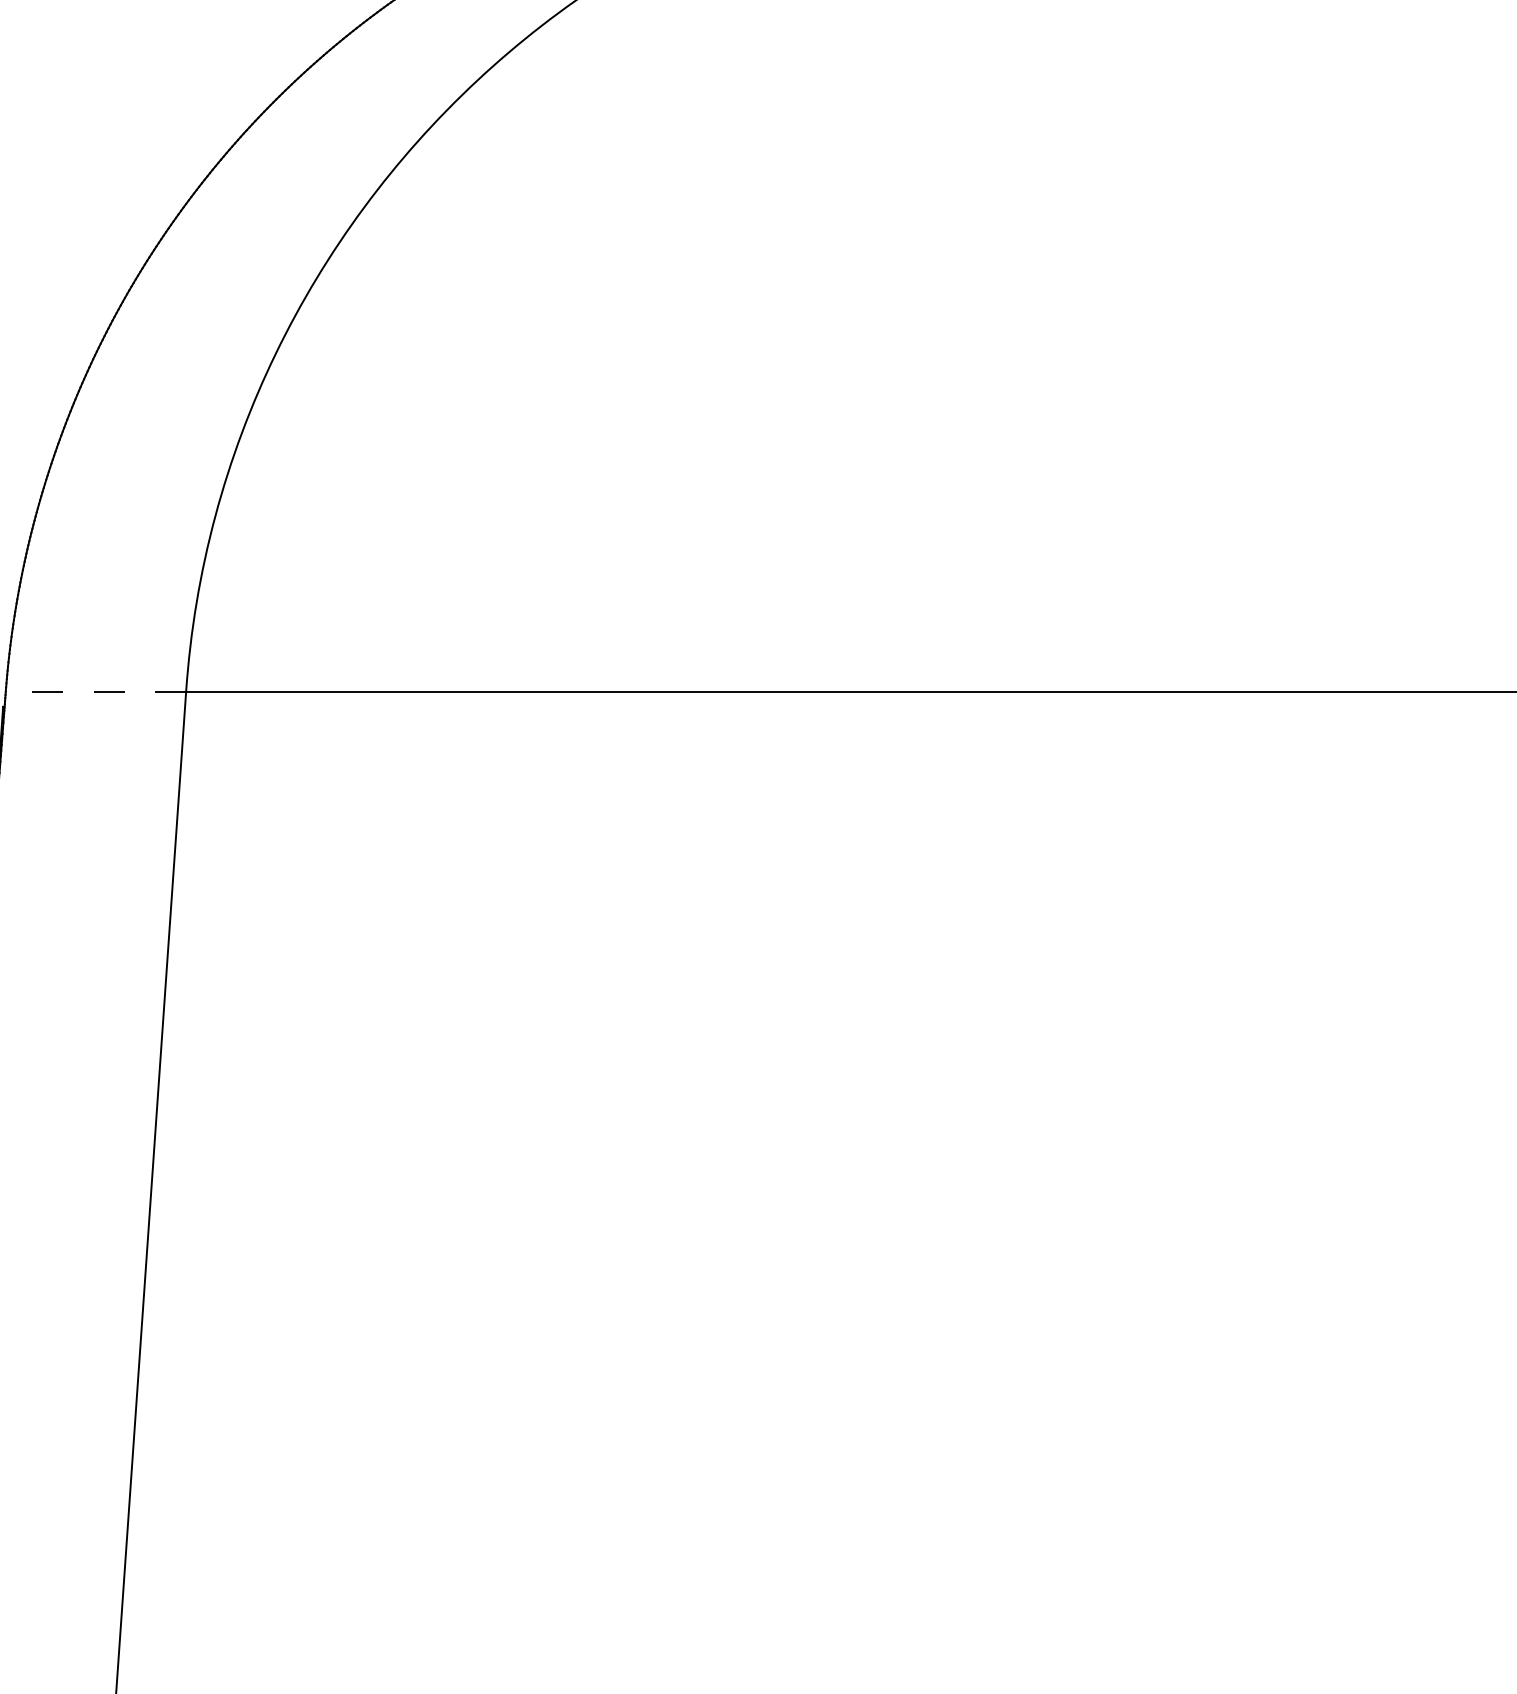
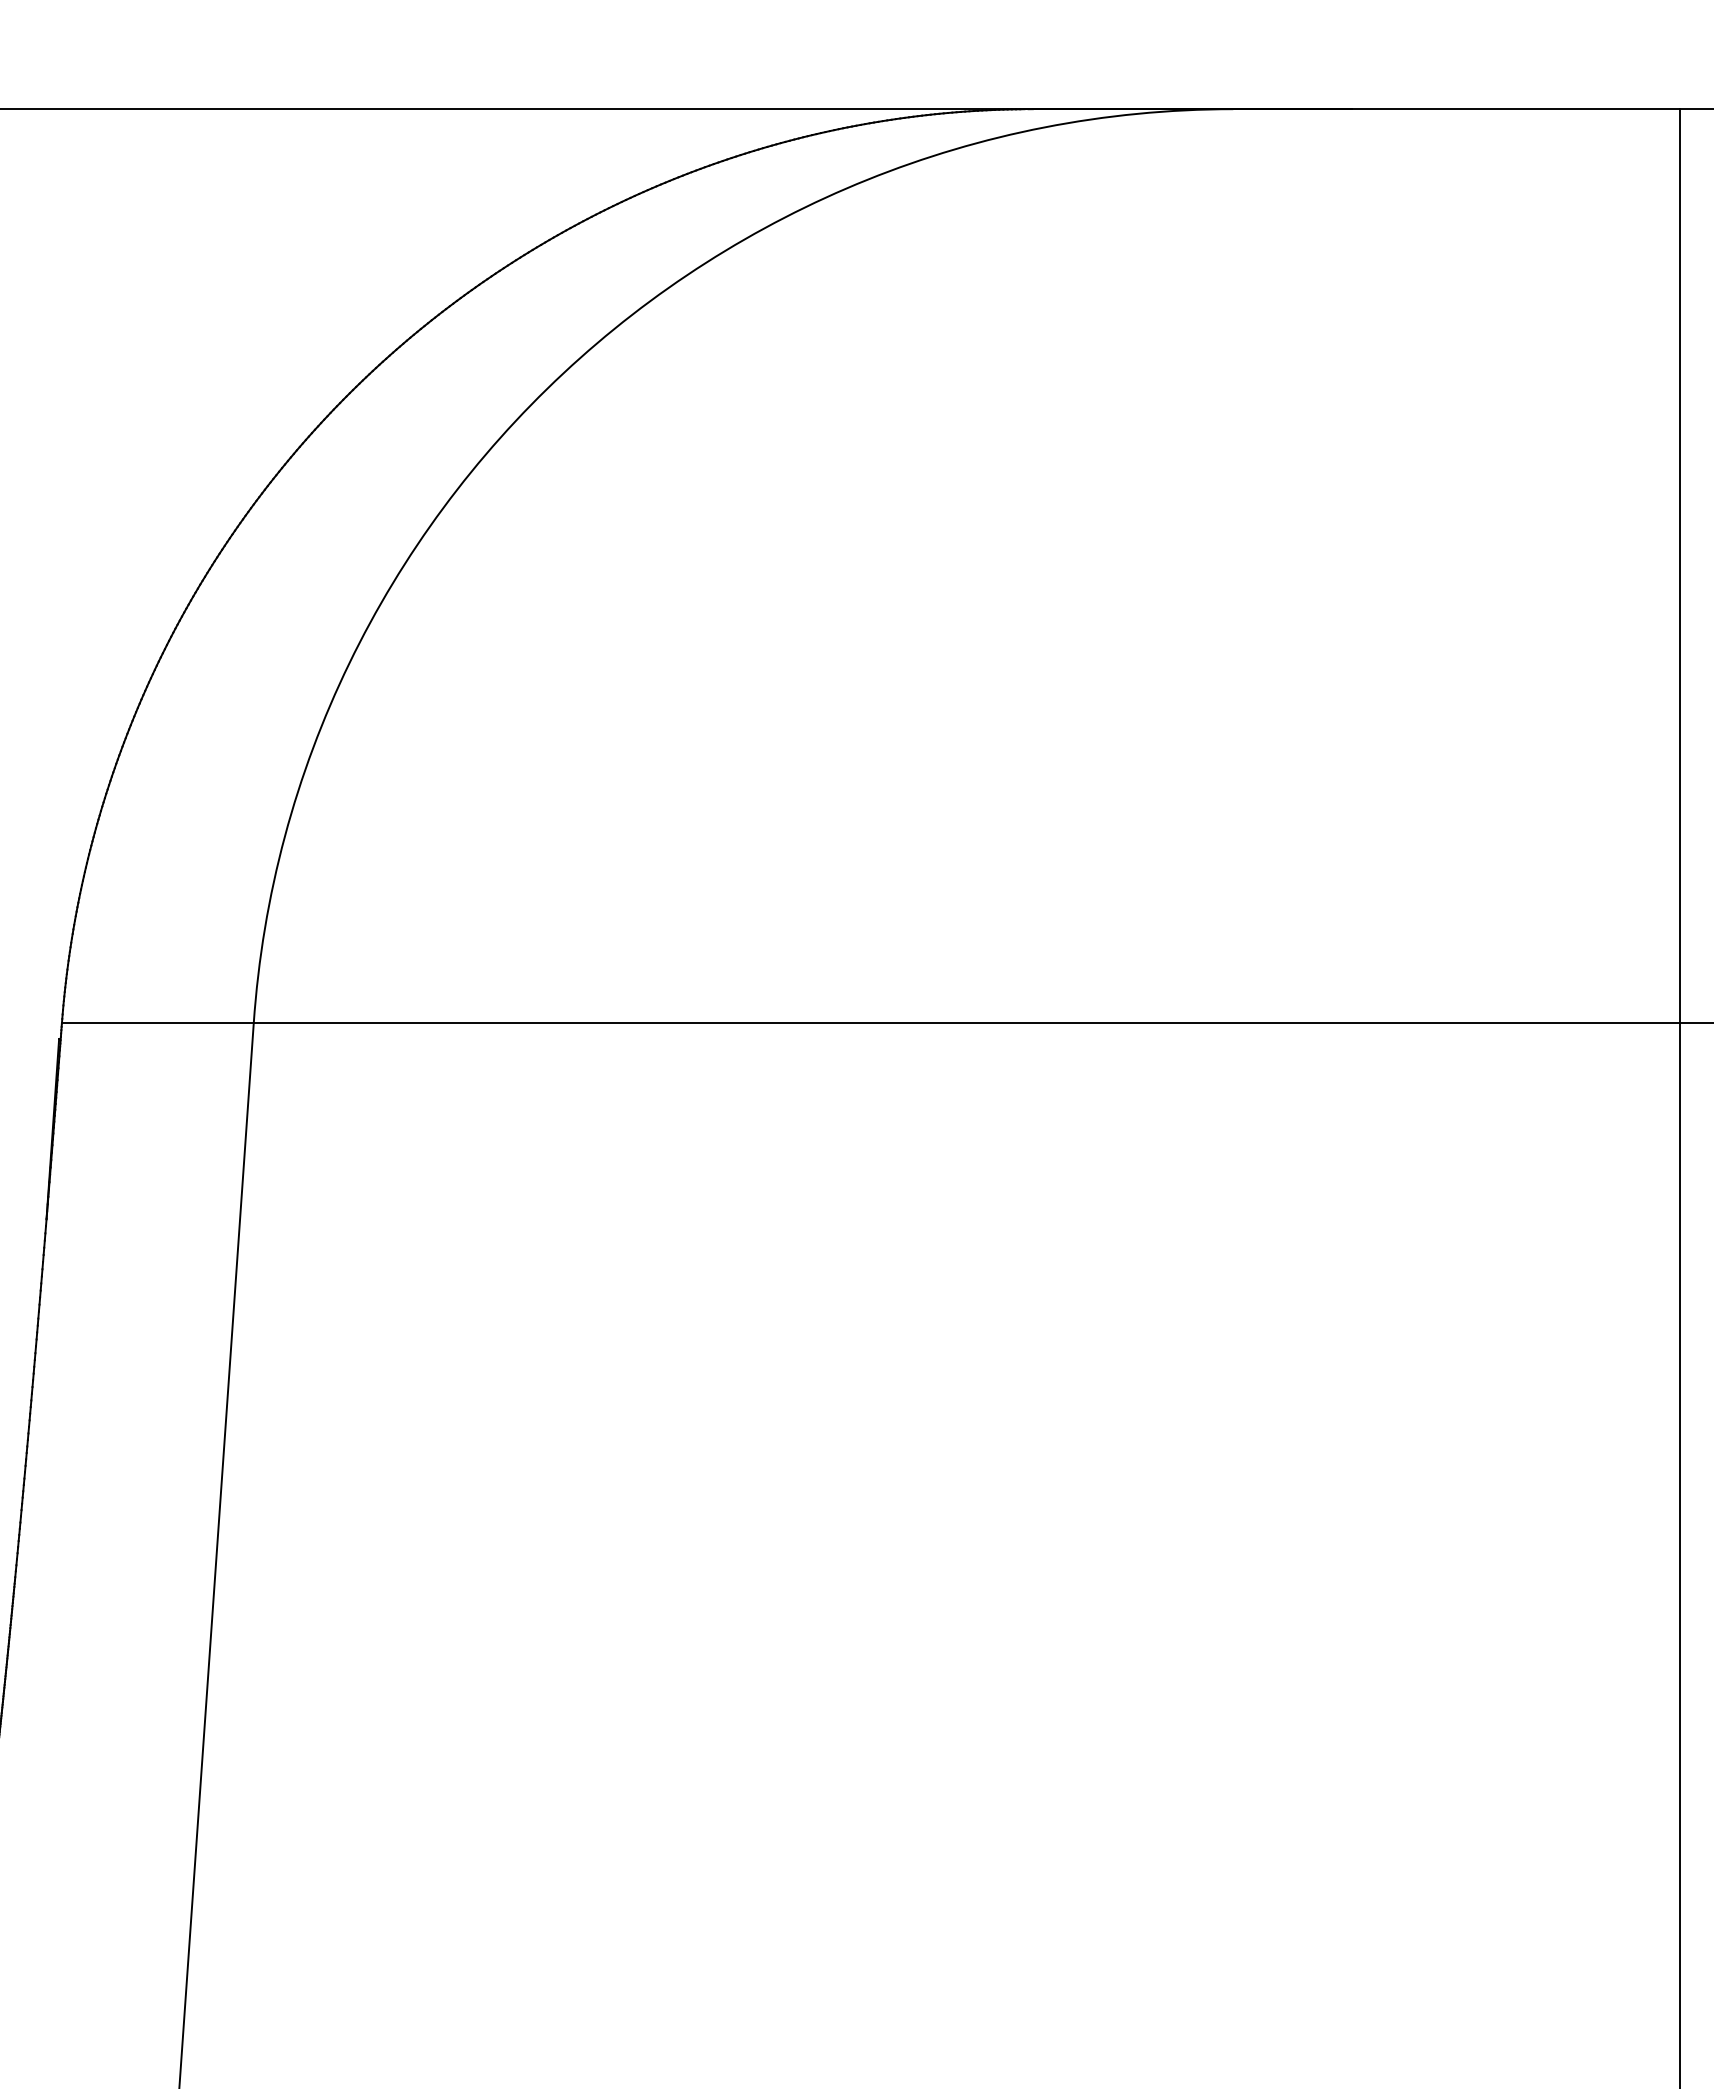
line: (95, 691) -> (157, 1023), dashed -> solid

